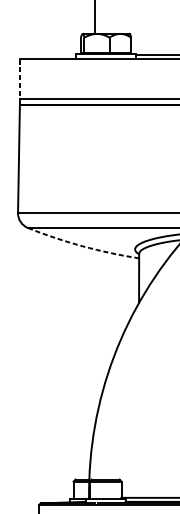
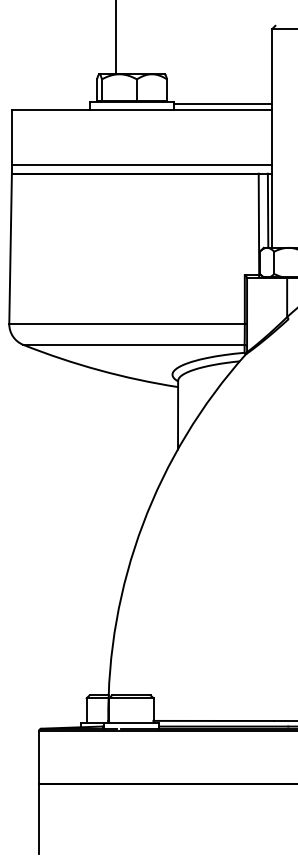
line: (19, 79) -> (11, 137), dashed -> solid
arc: (82, 246) -> (99, 370), dashed -> solid

